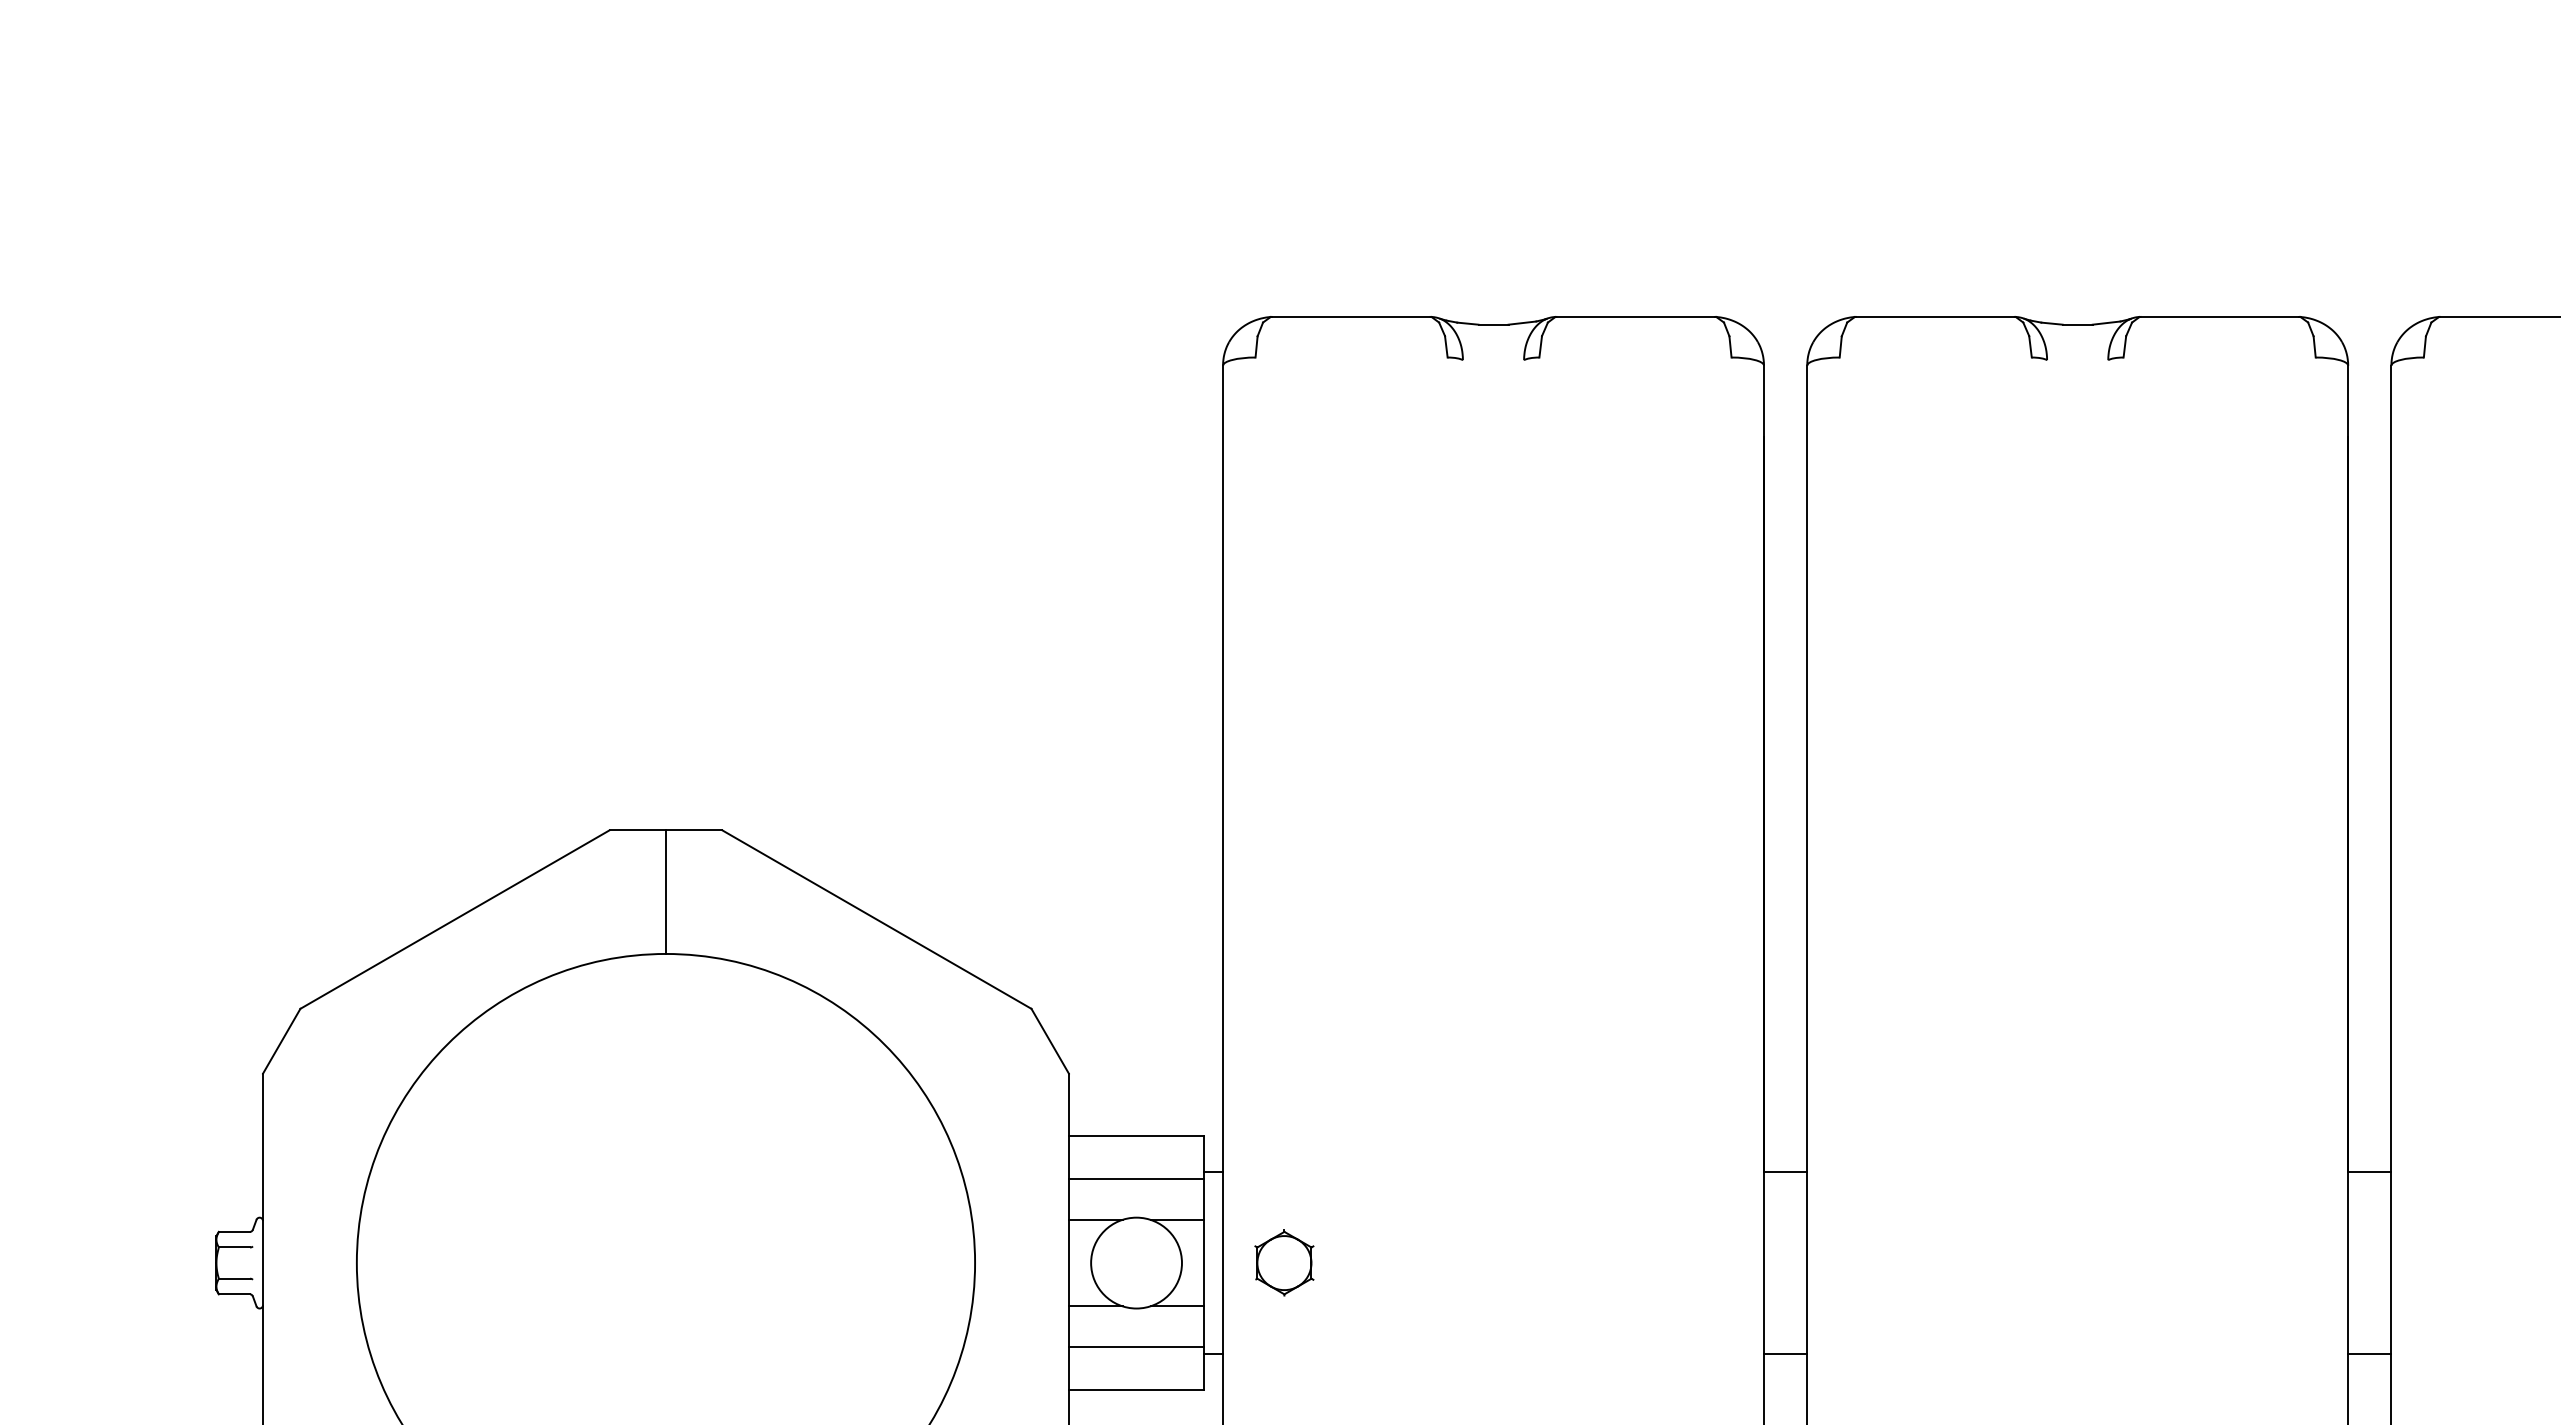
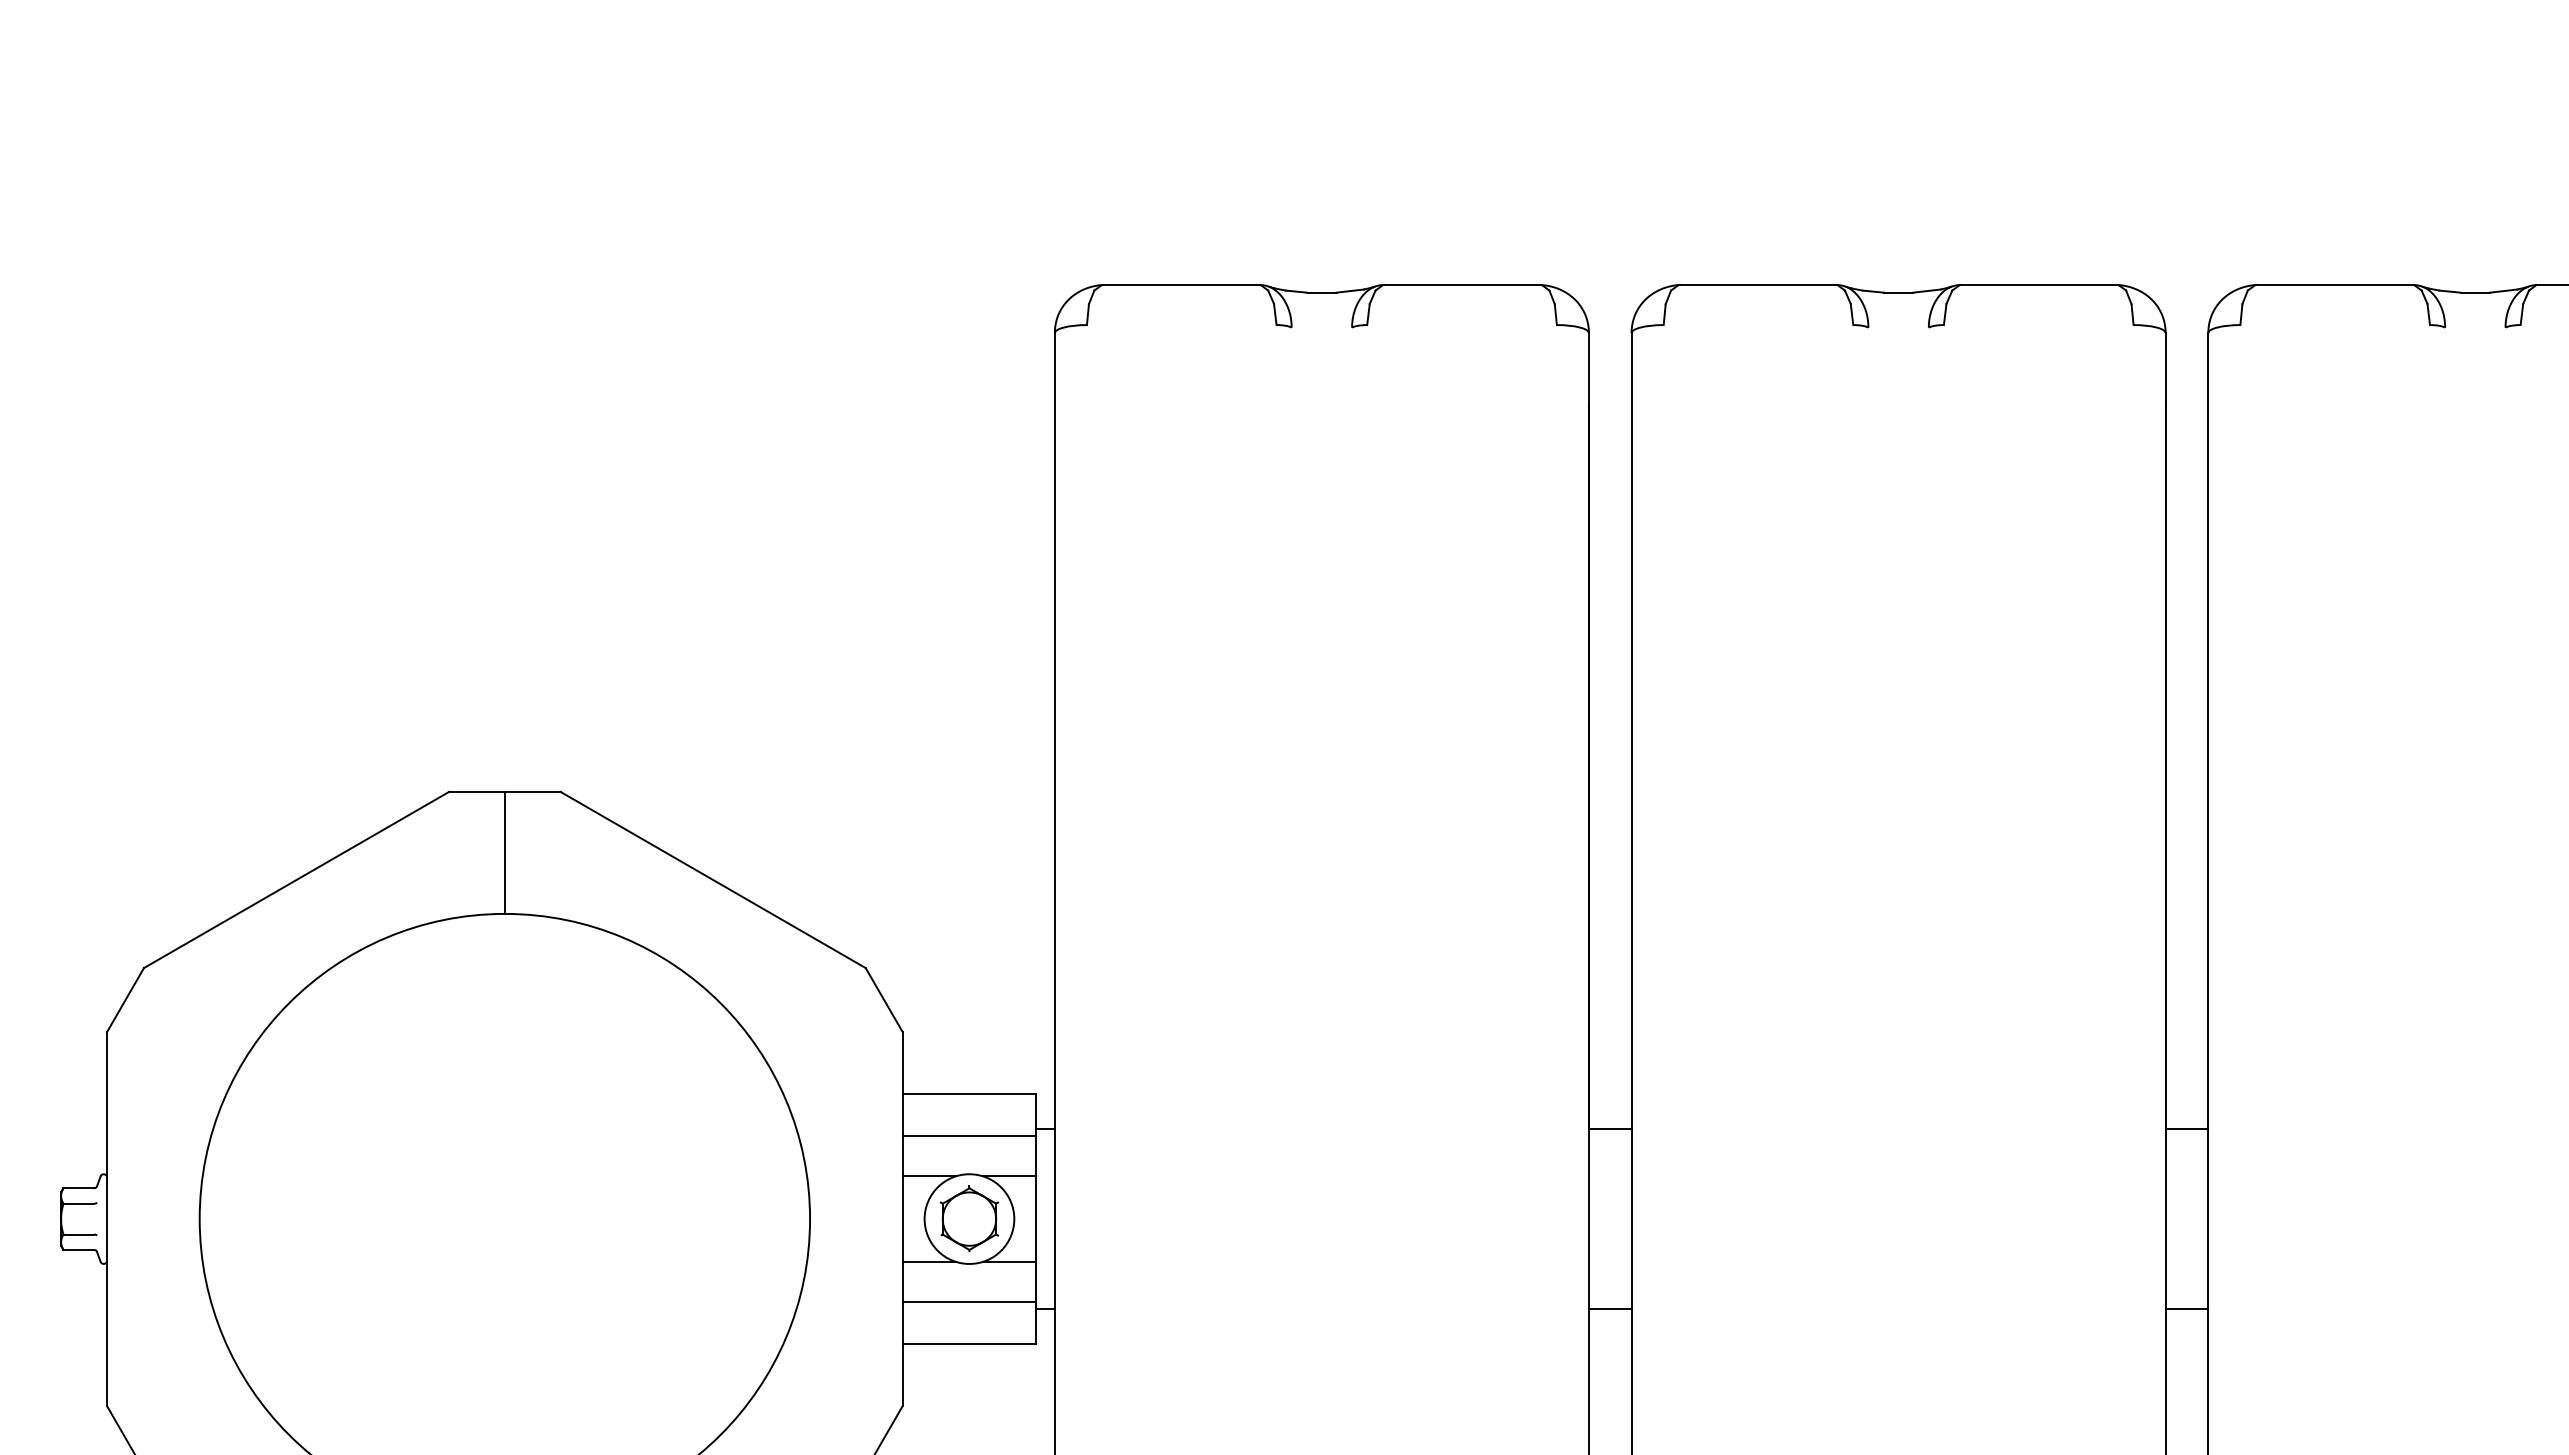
part: (1284, 1262) -> (969, 1218), moved

